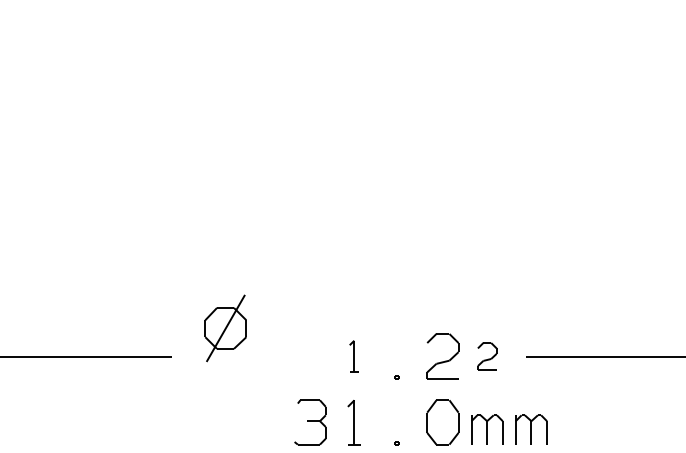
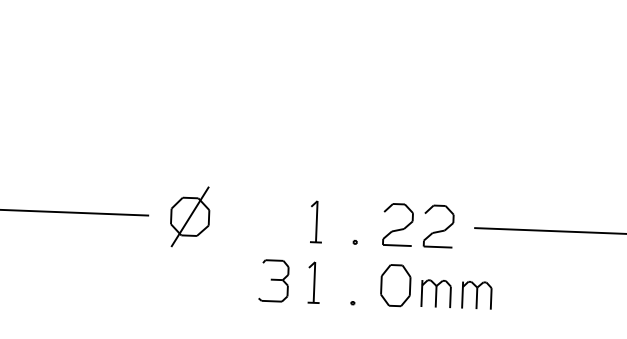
part: (225, 328) -> (189, 216), moved
part: (353, 356) -> (315, 221), size x1.43
part: (487, 356) -> (439, 226), size x1.67

